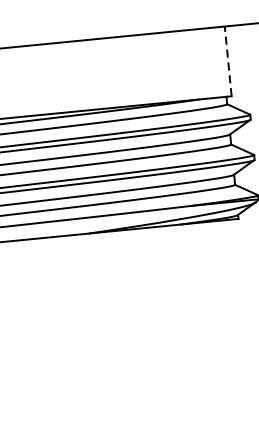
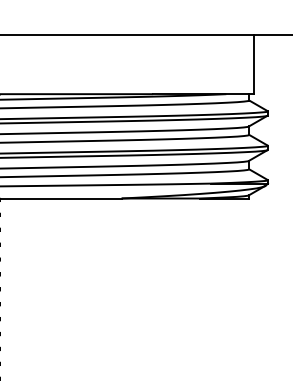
line: (227, 61) -> (253, 64), dashed -> solid

